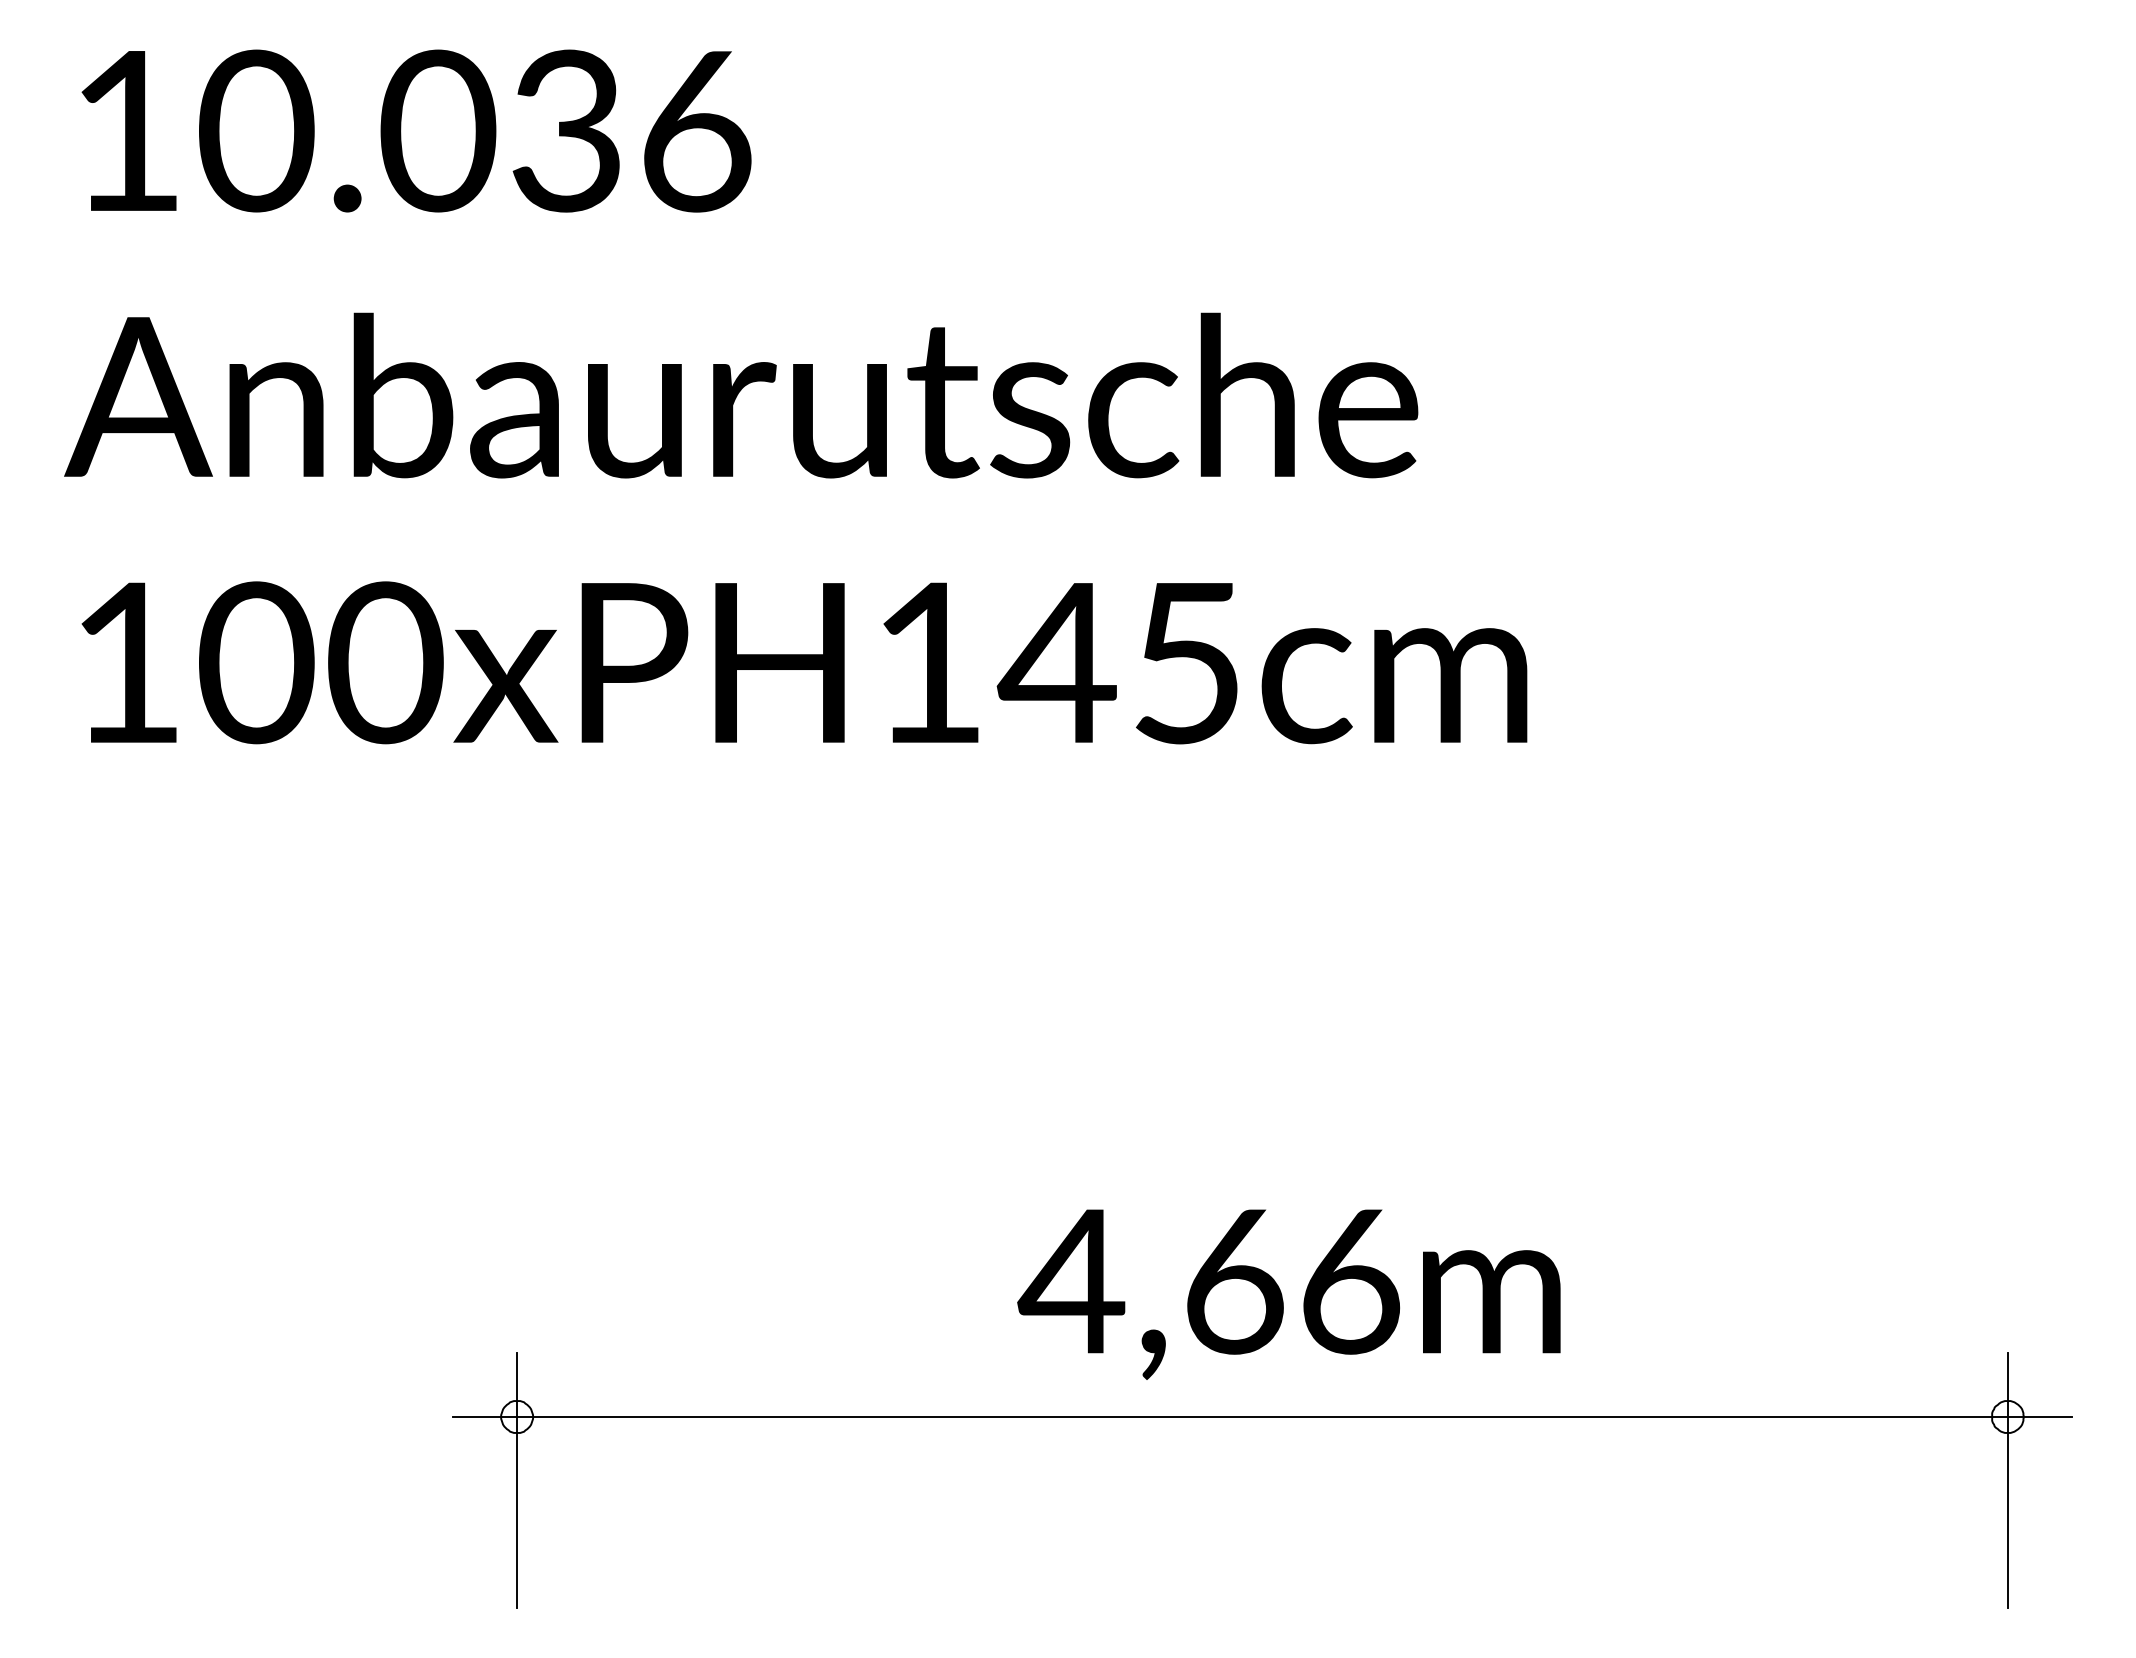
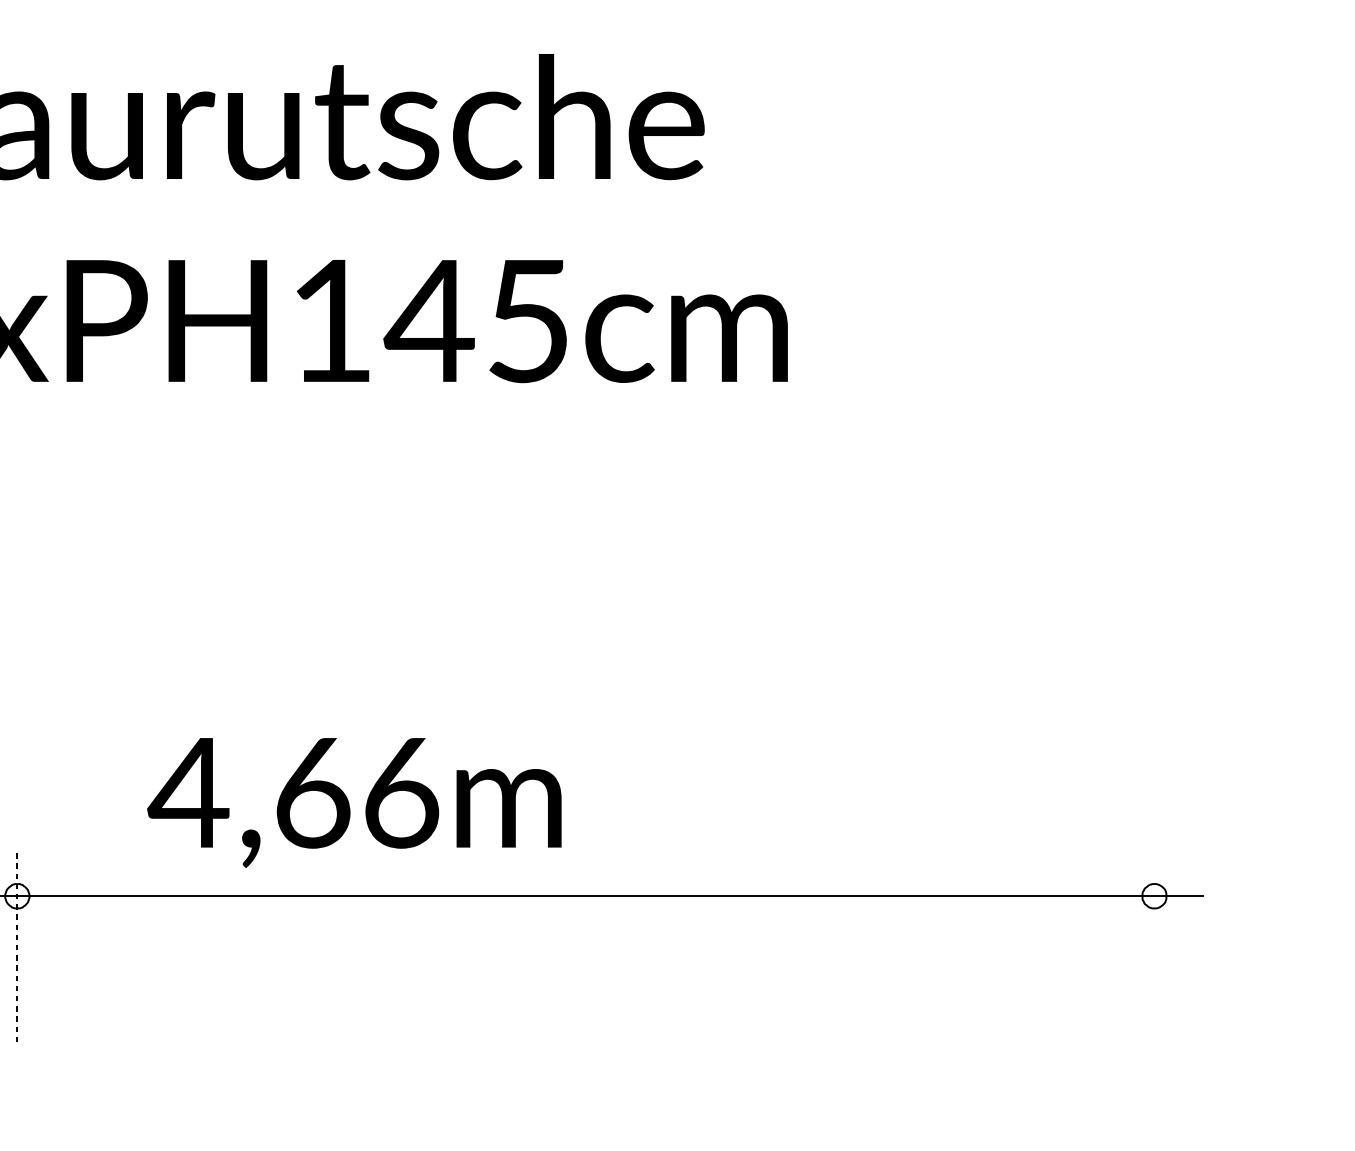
text: (1288, 1294) -> (354, 802), moved
line: (517, 1480) -> (17, 944), solid -> dashed
line: (2008, 1480) -> (1154, 944), removed

